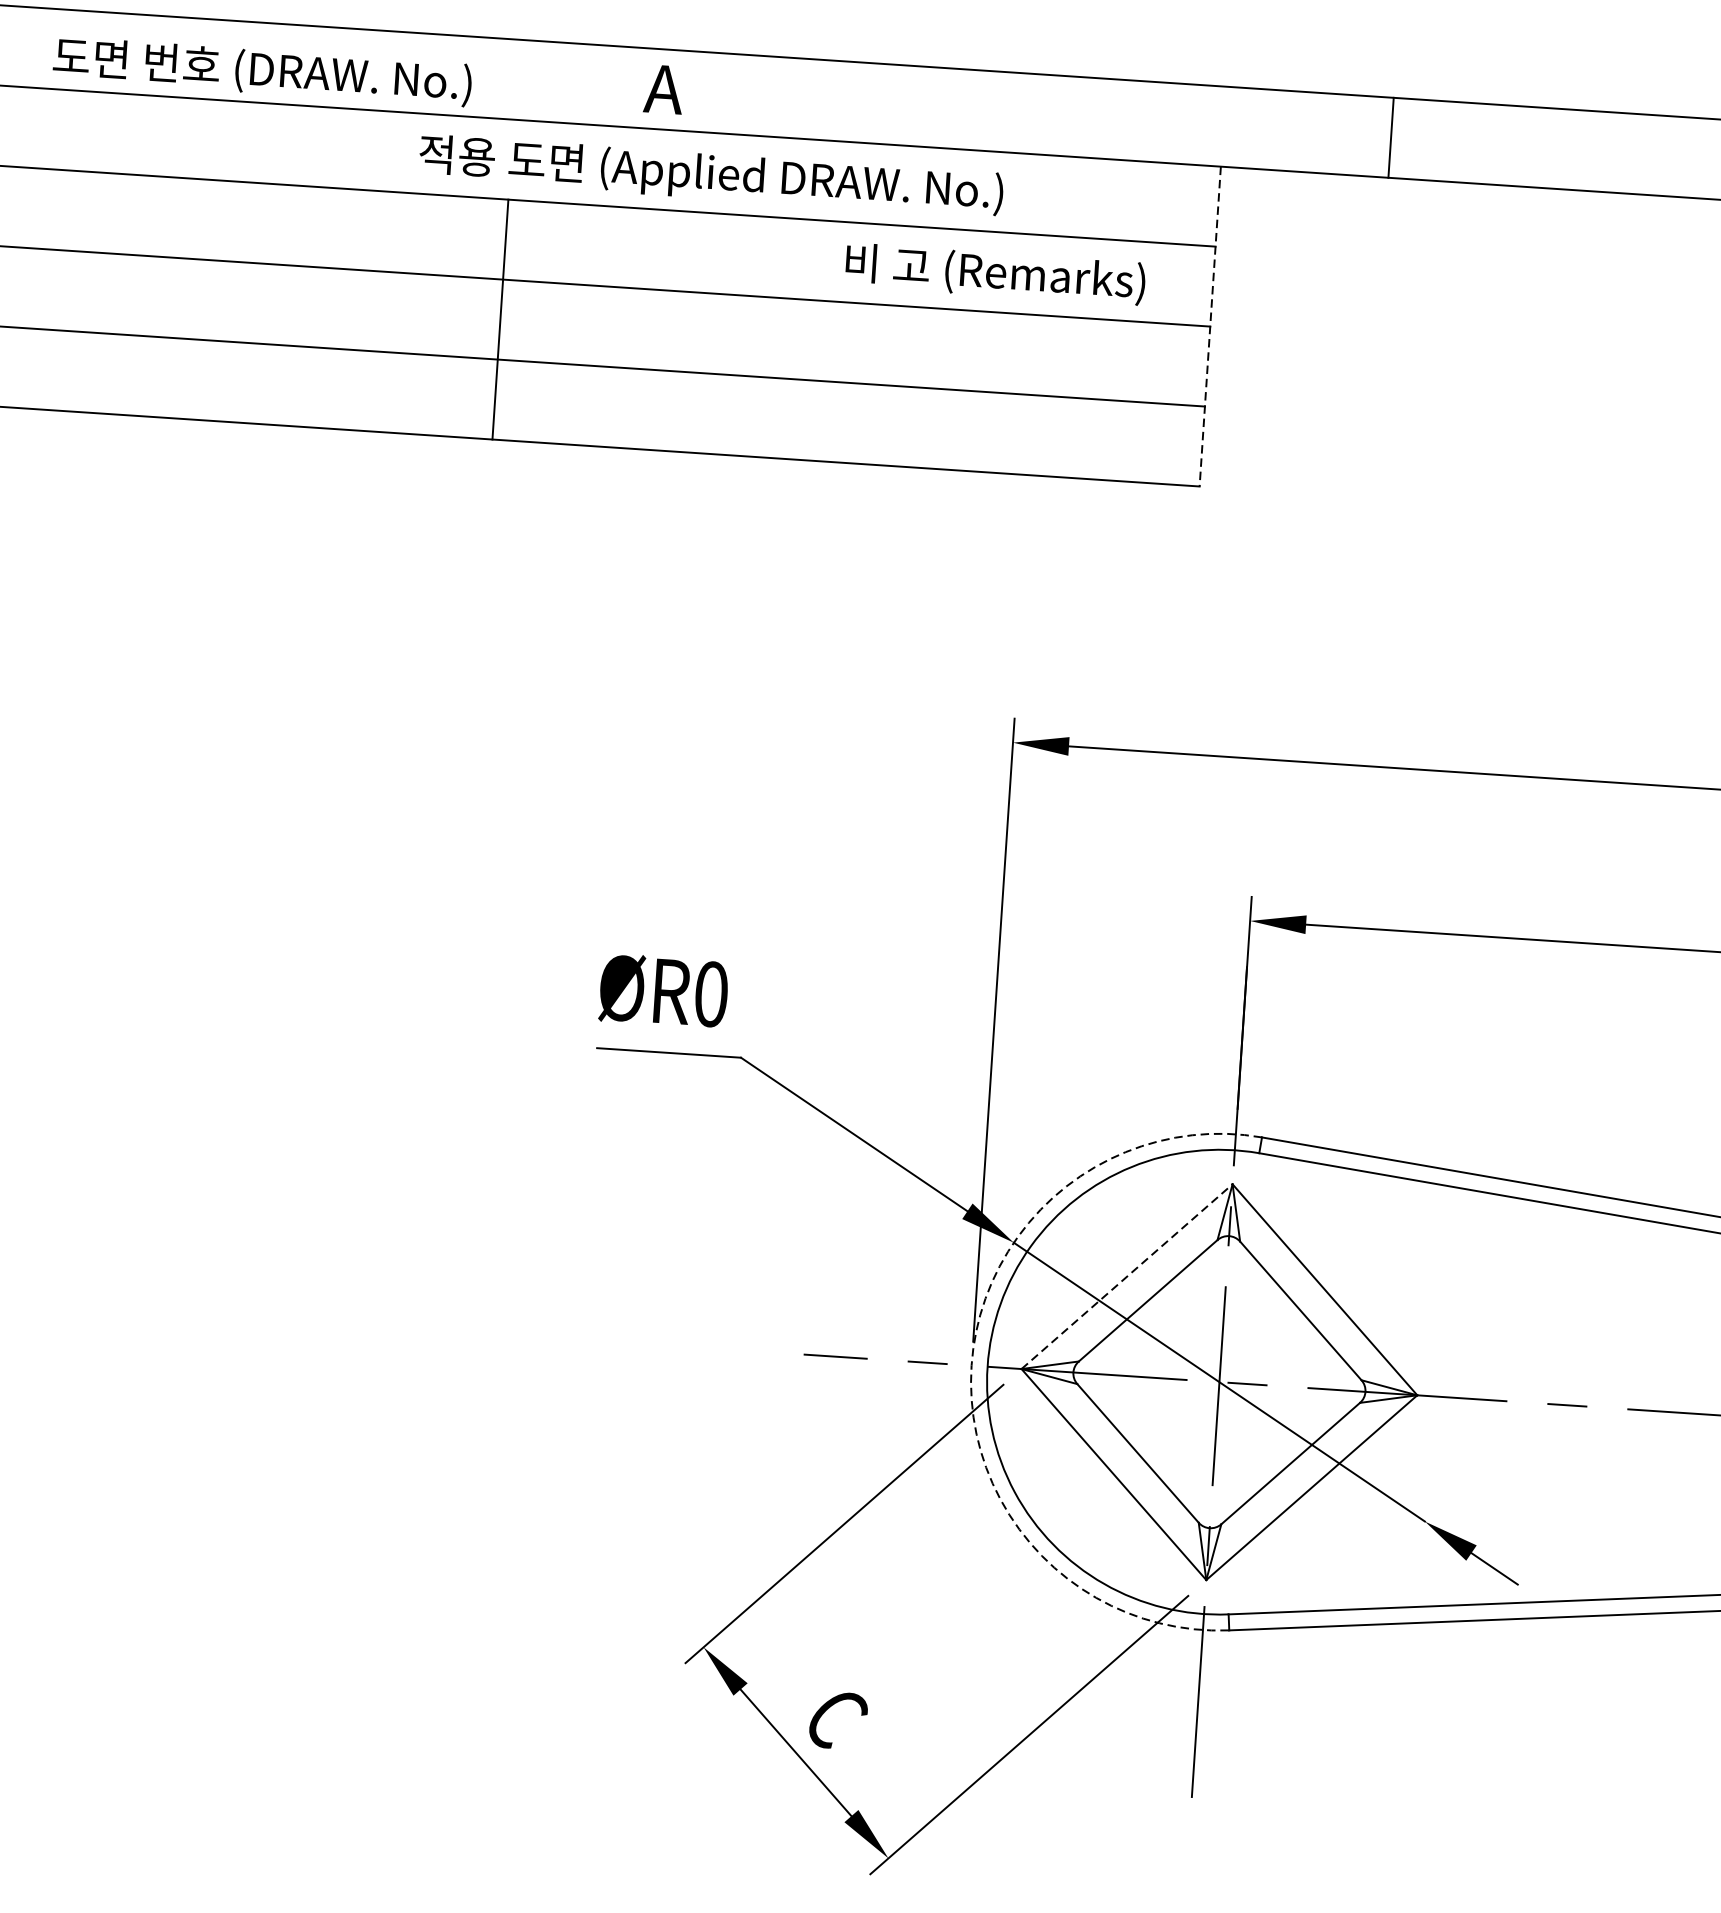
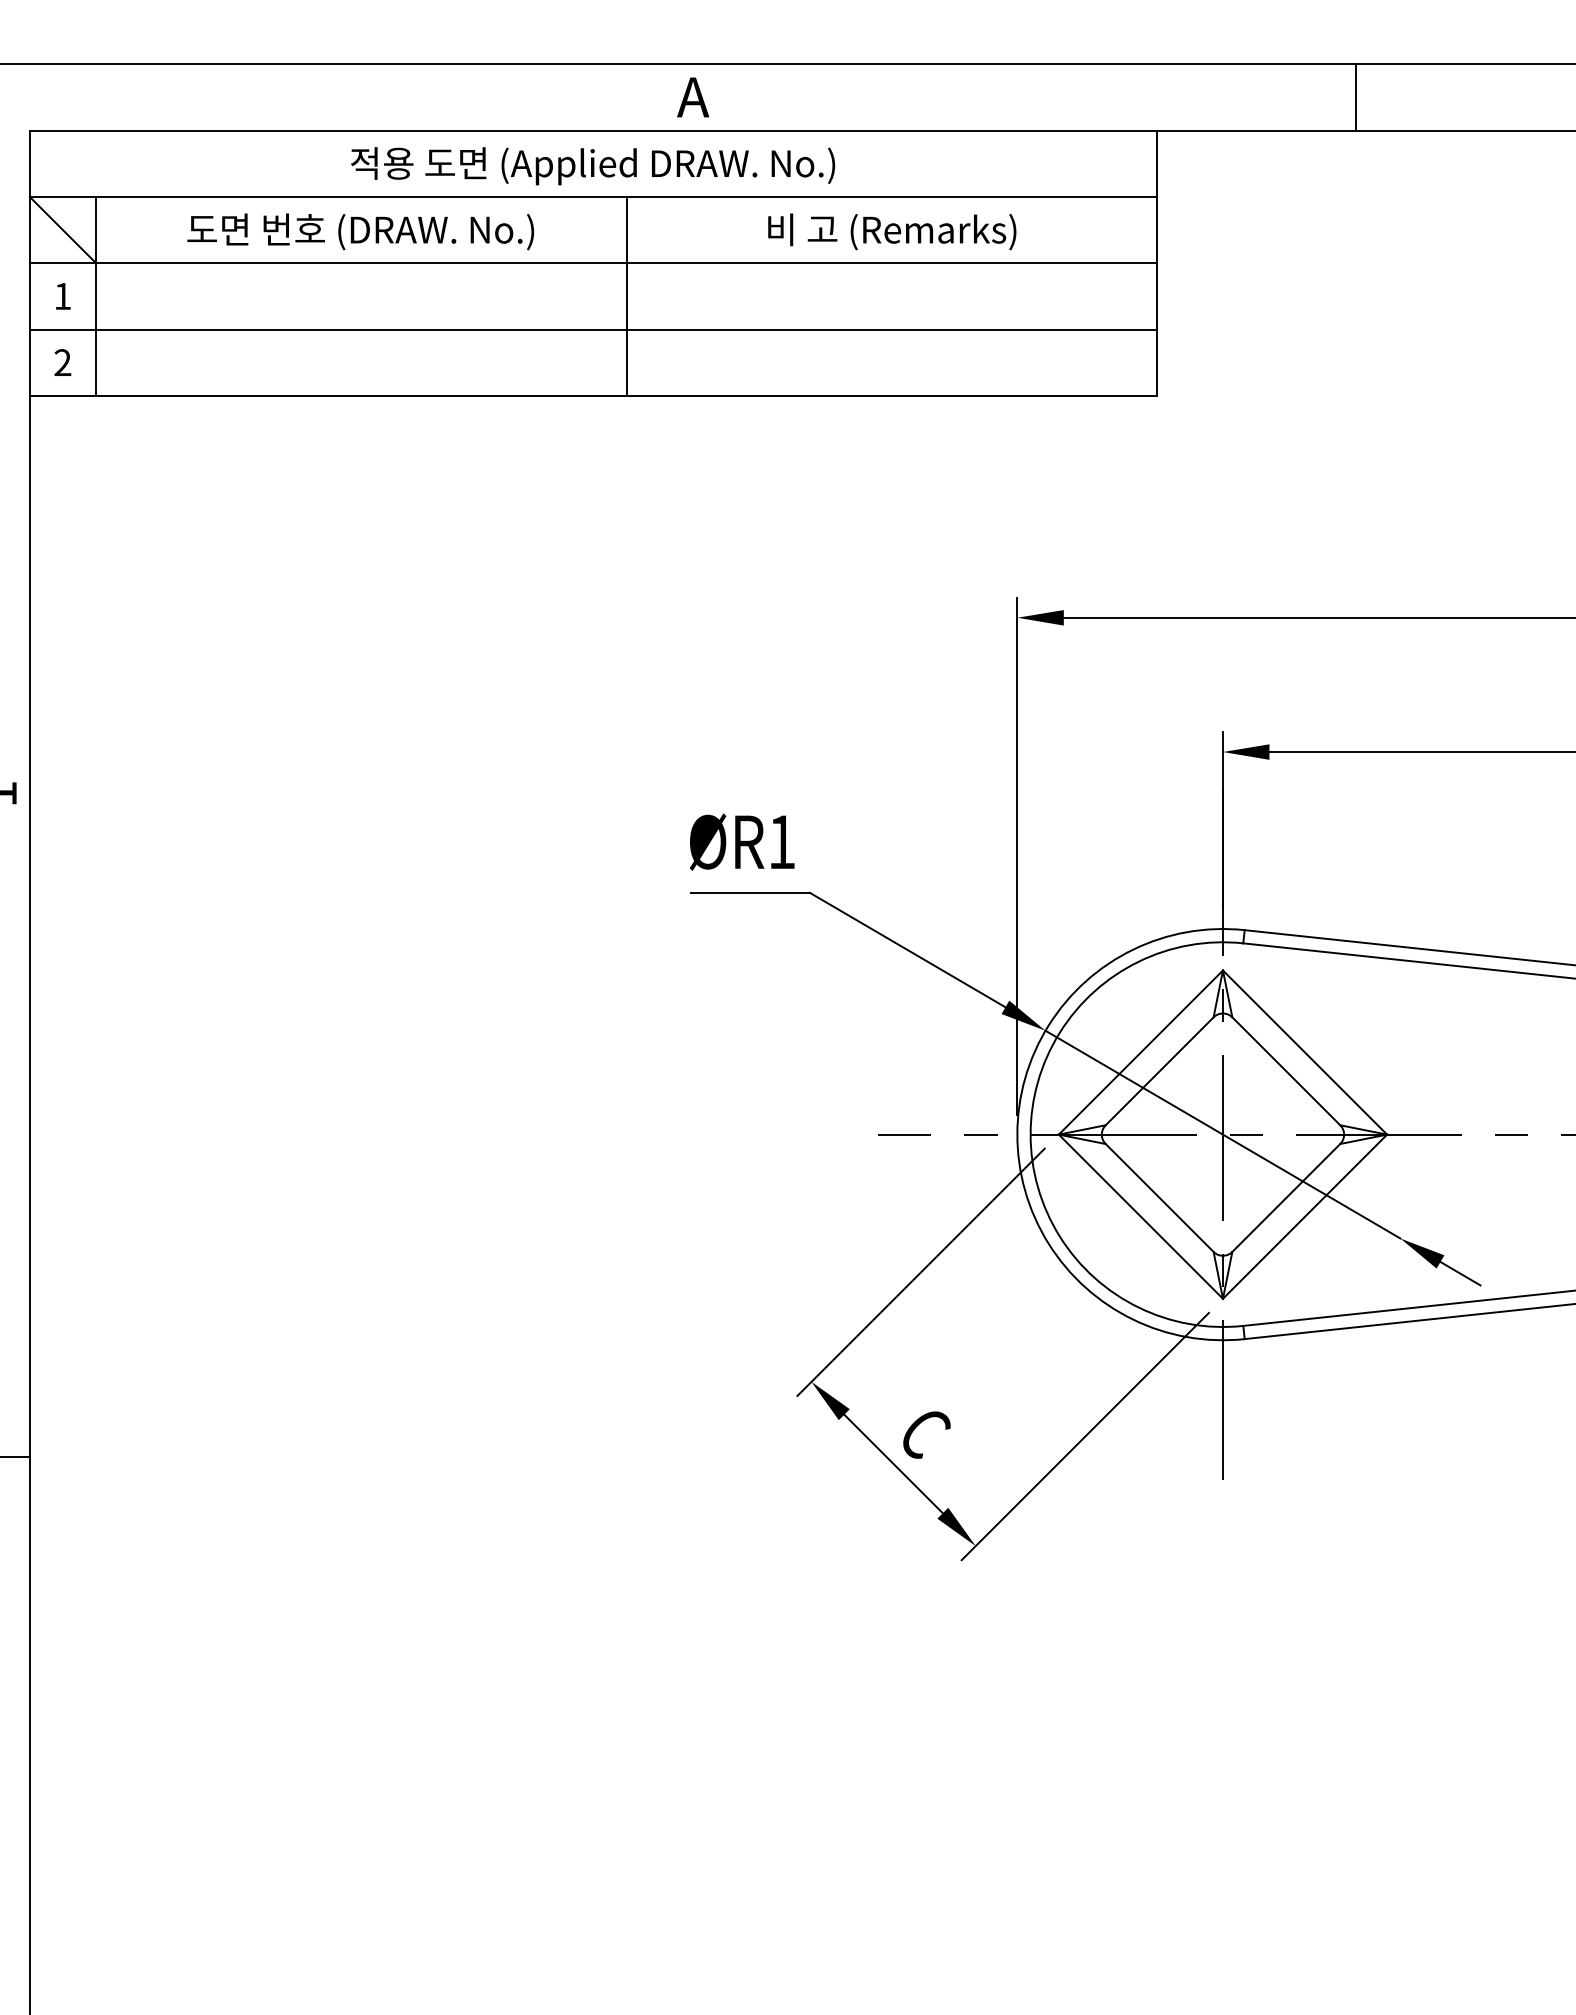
text: (262, 71) -> (360, 231), moved
line: (1391, 137) -> (1356, 97), moved
text: (711, 176) -> (593, 166), moved
text: (995, 273) -> (892, 231), moved
line: (500, 318) -> (626, 295), moved
line: (1210, 326) -> (1157, 263), dashed -> solid
text: (711, 993) -> (782, 841), ØR0 -> ØR1
line: (1127, 1276) -> (1141, 1052), dashed -> solid
arc: (971, 1365) -> (1017, 1134), dashed -> solid

